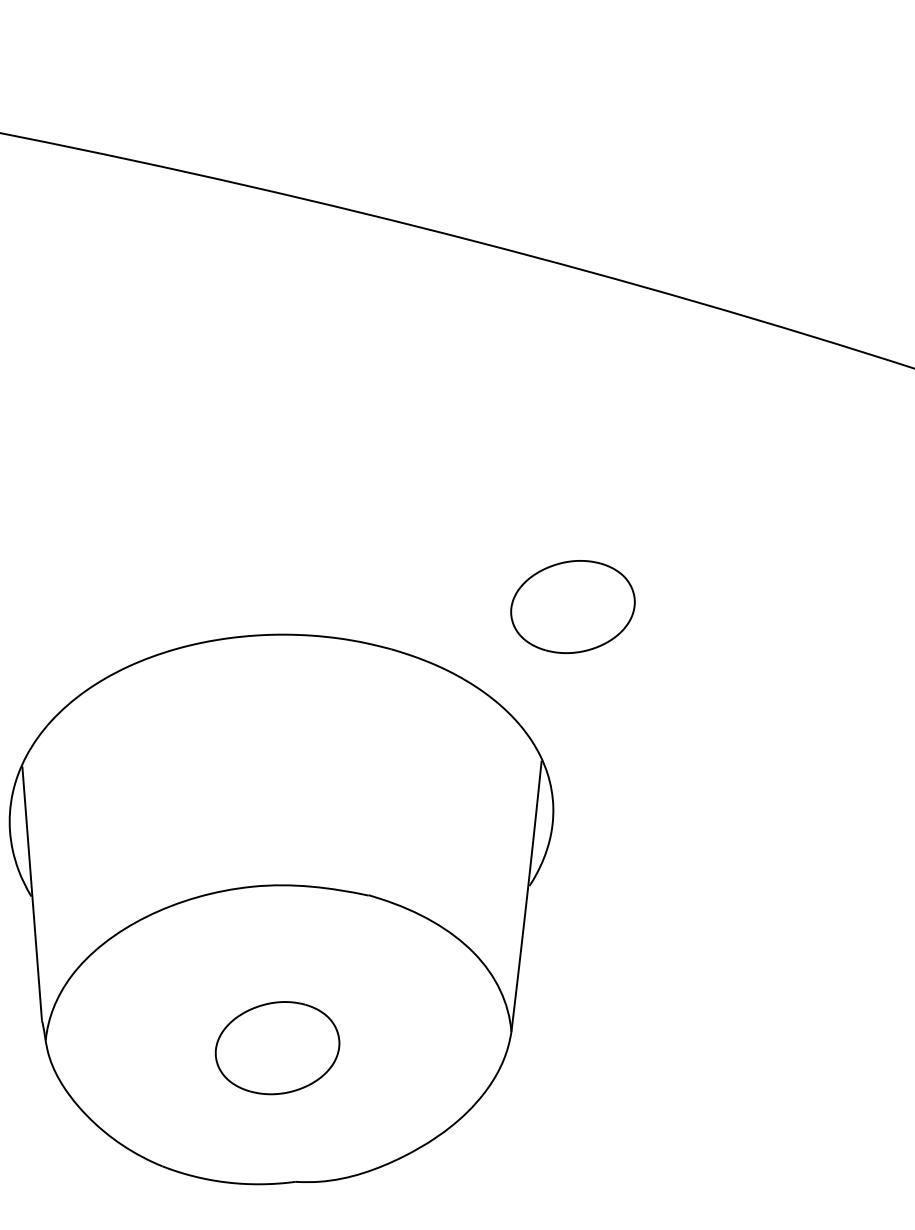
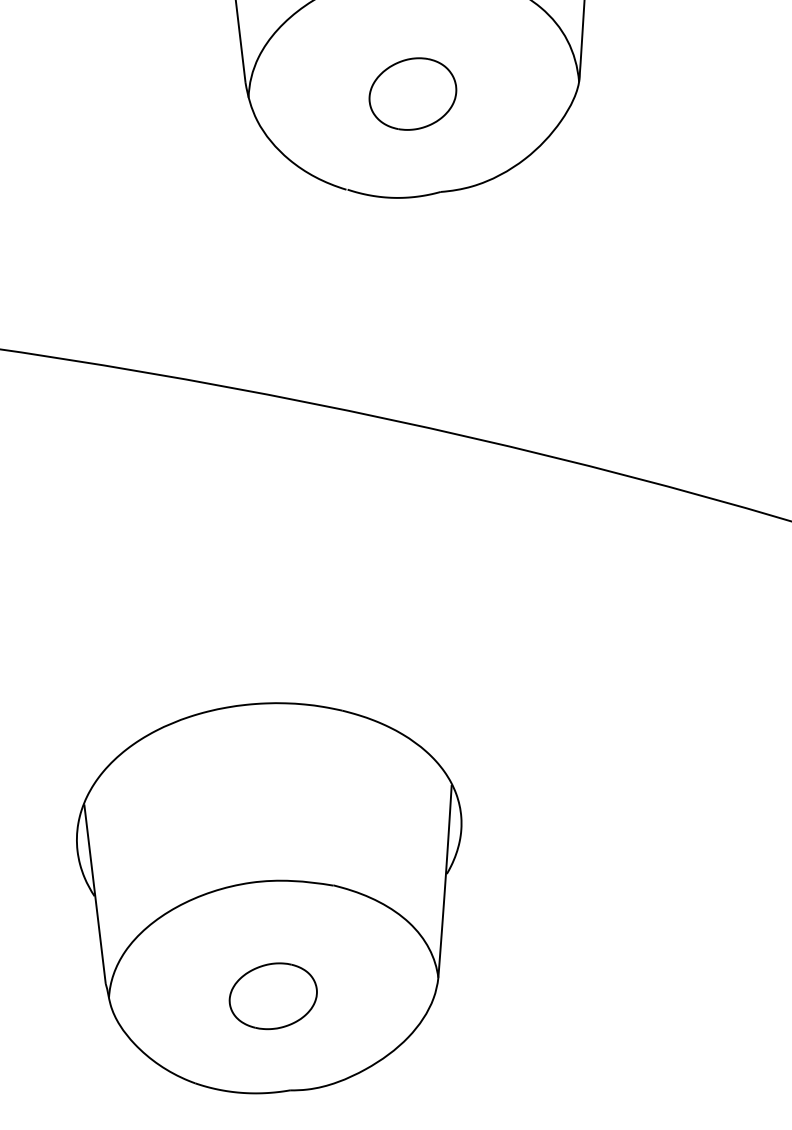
part: (571, 607) -> (468, 675), removed

